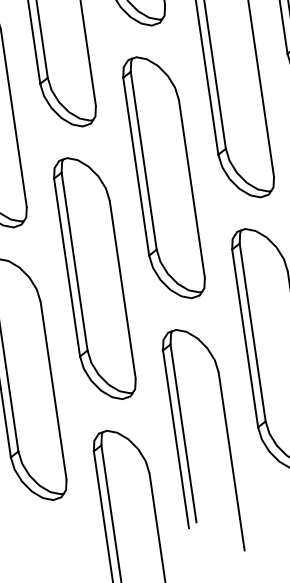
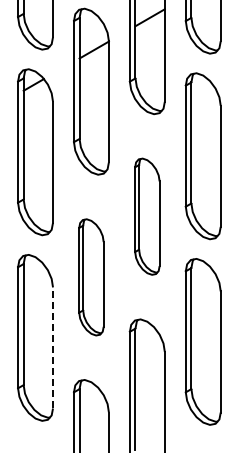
part: (164, 177) -> (147, 216), size x0.7
part: (95, 278) -> (91, 277), size x0.7
line: (54, 389) -> (53, 347), solid -> dashed

